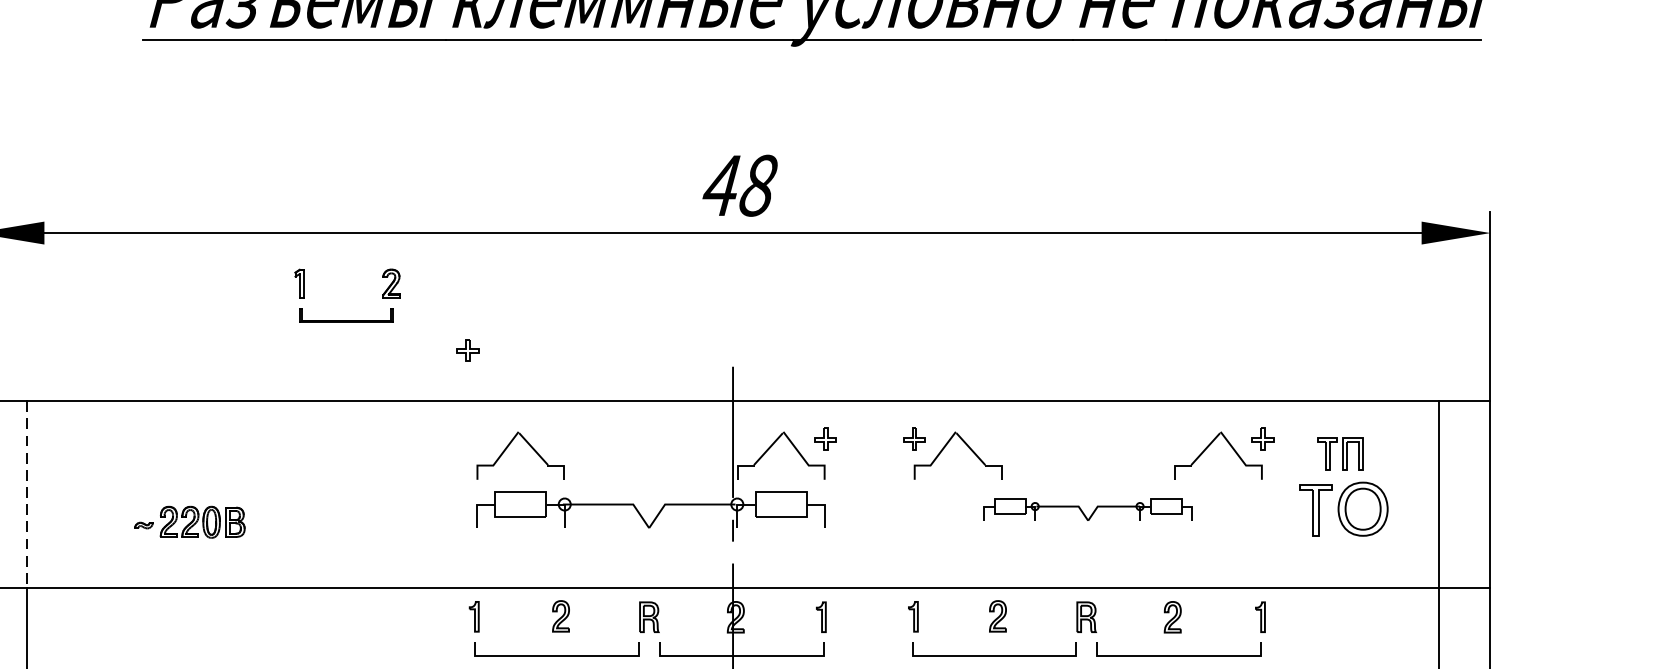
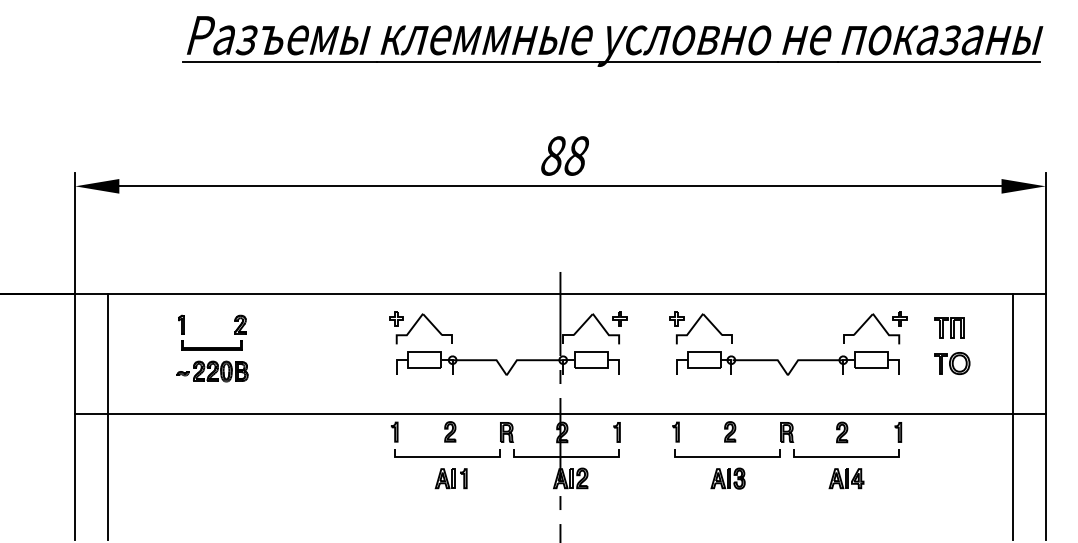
text: (722, 184) -> (553, 155), 48 -> 88
part: (347, 319) -> (212, 347), moved
part: (467, 350) -> (396, 318), moved
line: (27, 494) -> (108, 353), dashed -> solid
part: (1087, 509) -> (787, 363), size x1.67
part: (1345, 509) -> (952, 363), size x0.62

